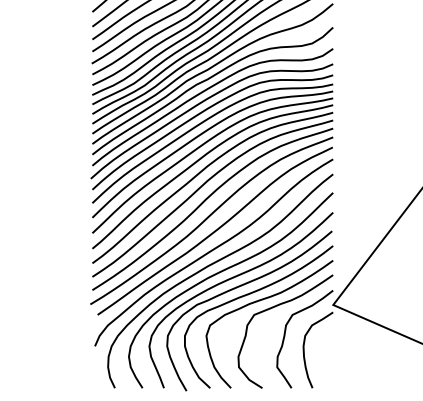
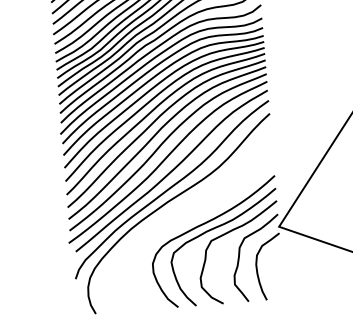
part: (230, 291) -> (189, 222), removed

